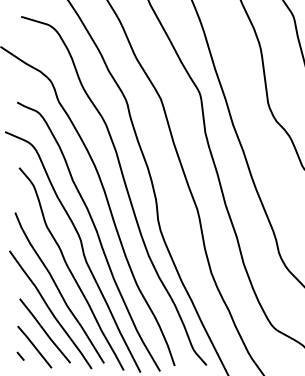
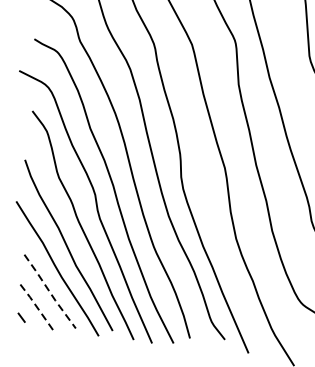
line: (45, 331) -> (50, 292), solid -> dashed
line: (34, 346) -> (37, 307), solid -> dashed

